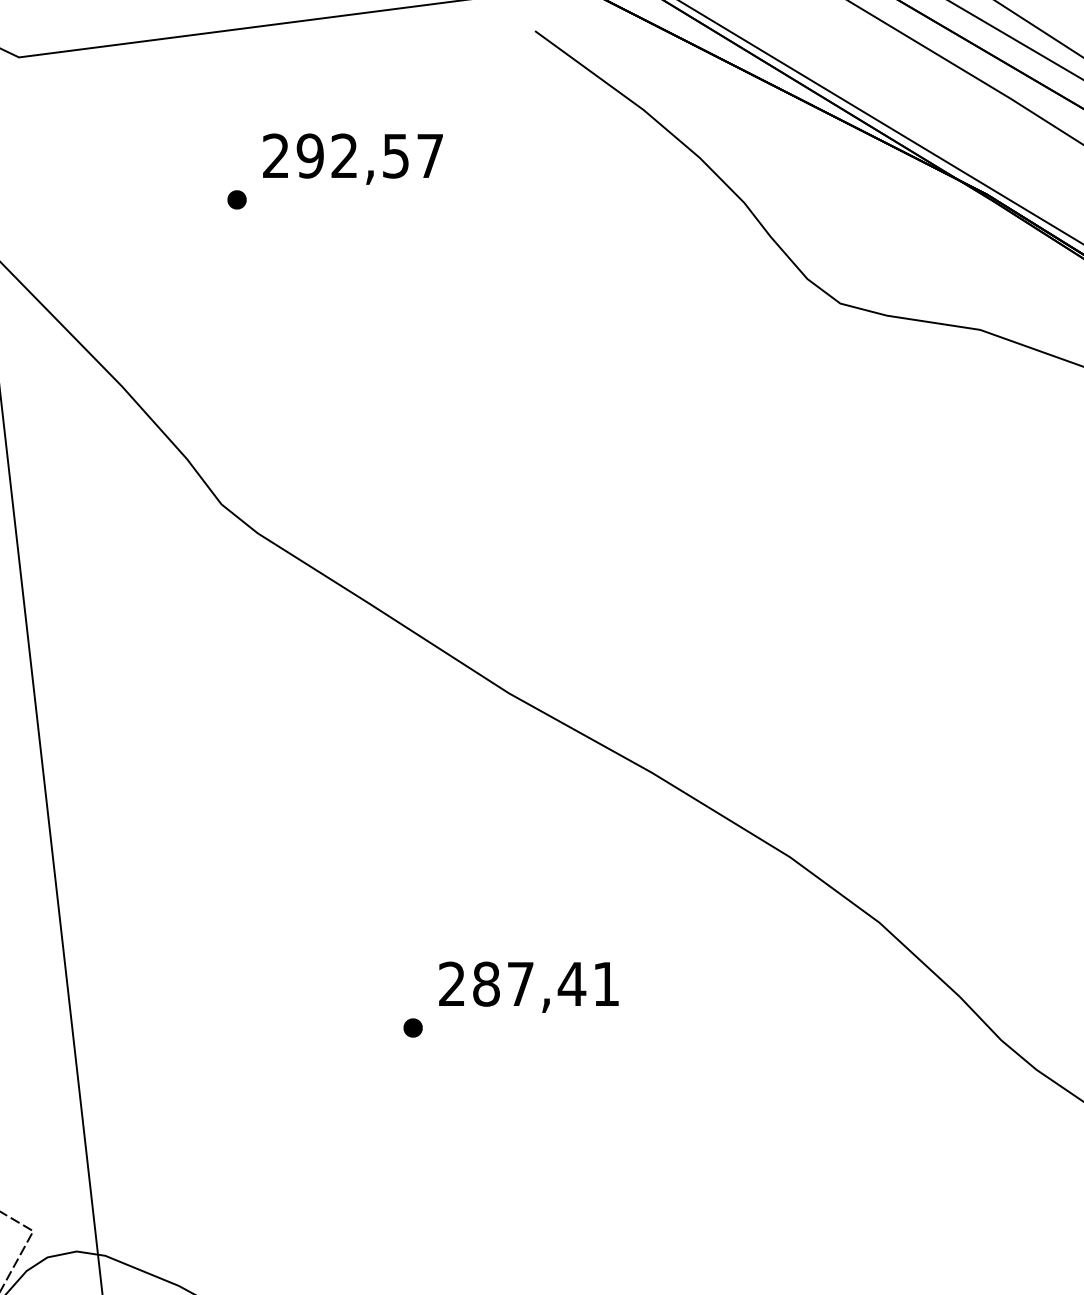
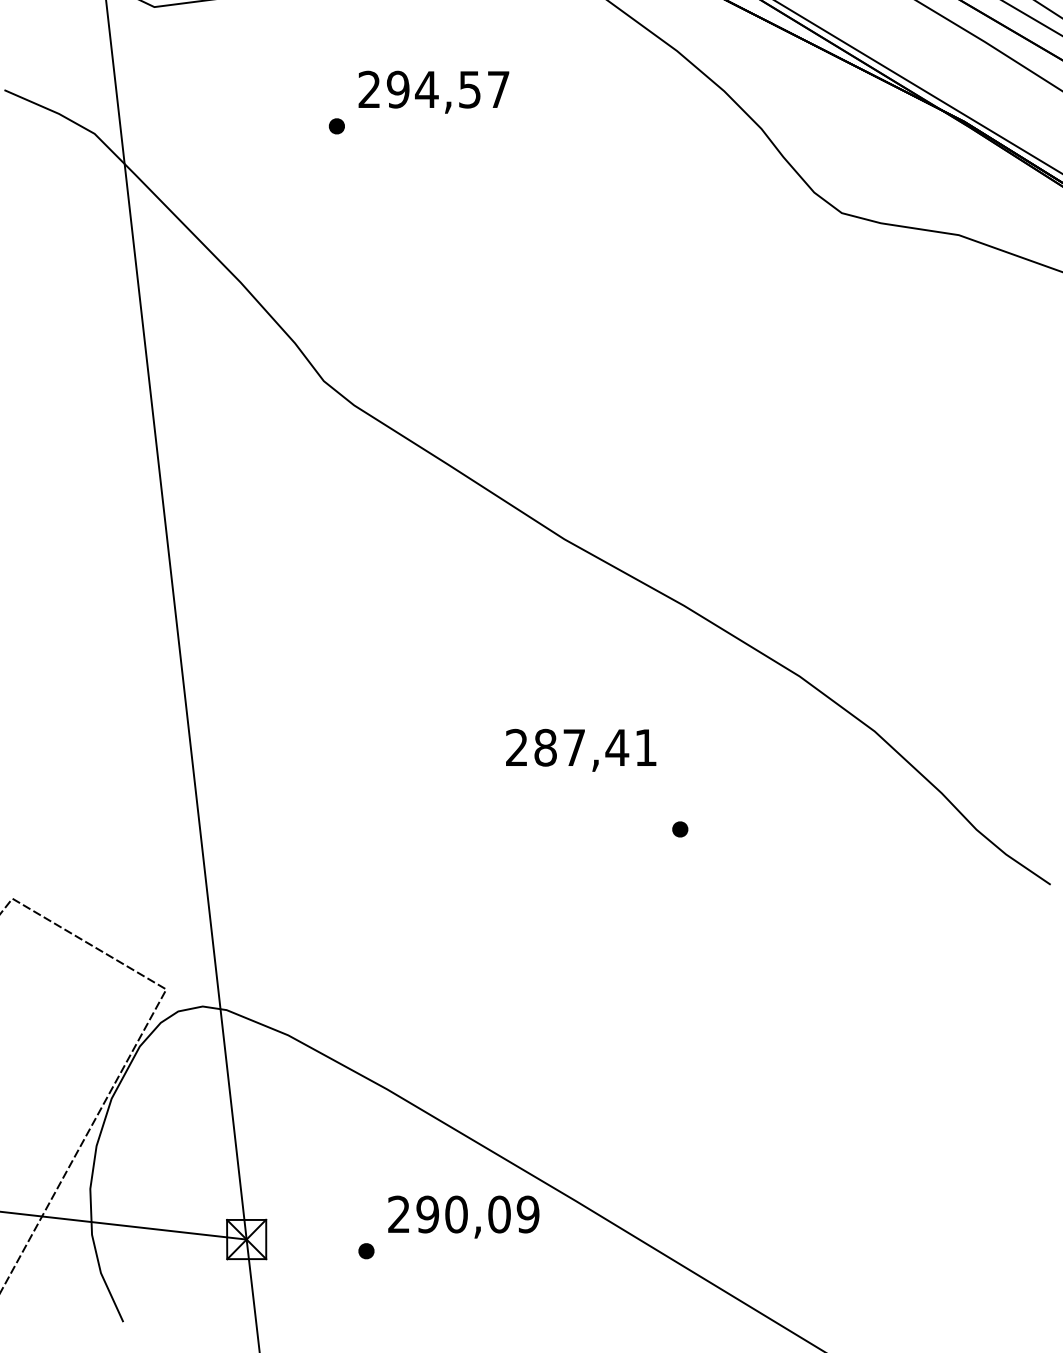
text: (344, 154) -> (426, 88), 292,57 -> 294,57
text: (529, 986) -> (581, 749), moved
part: (413, 1028) -> (680, 829), moved

